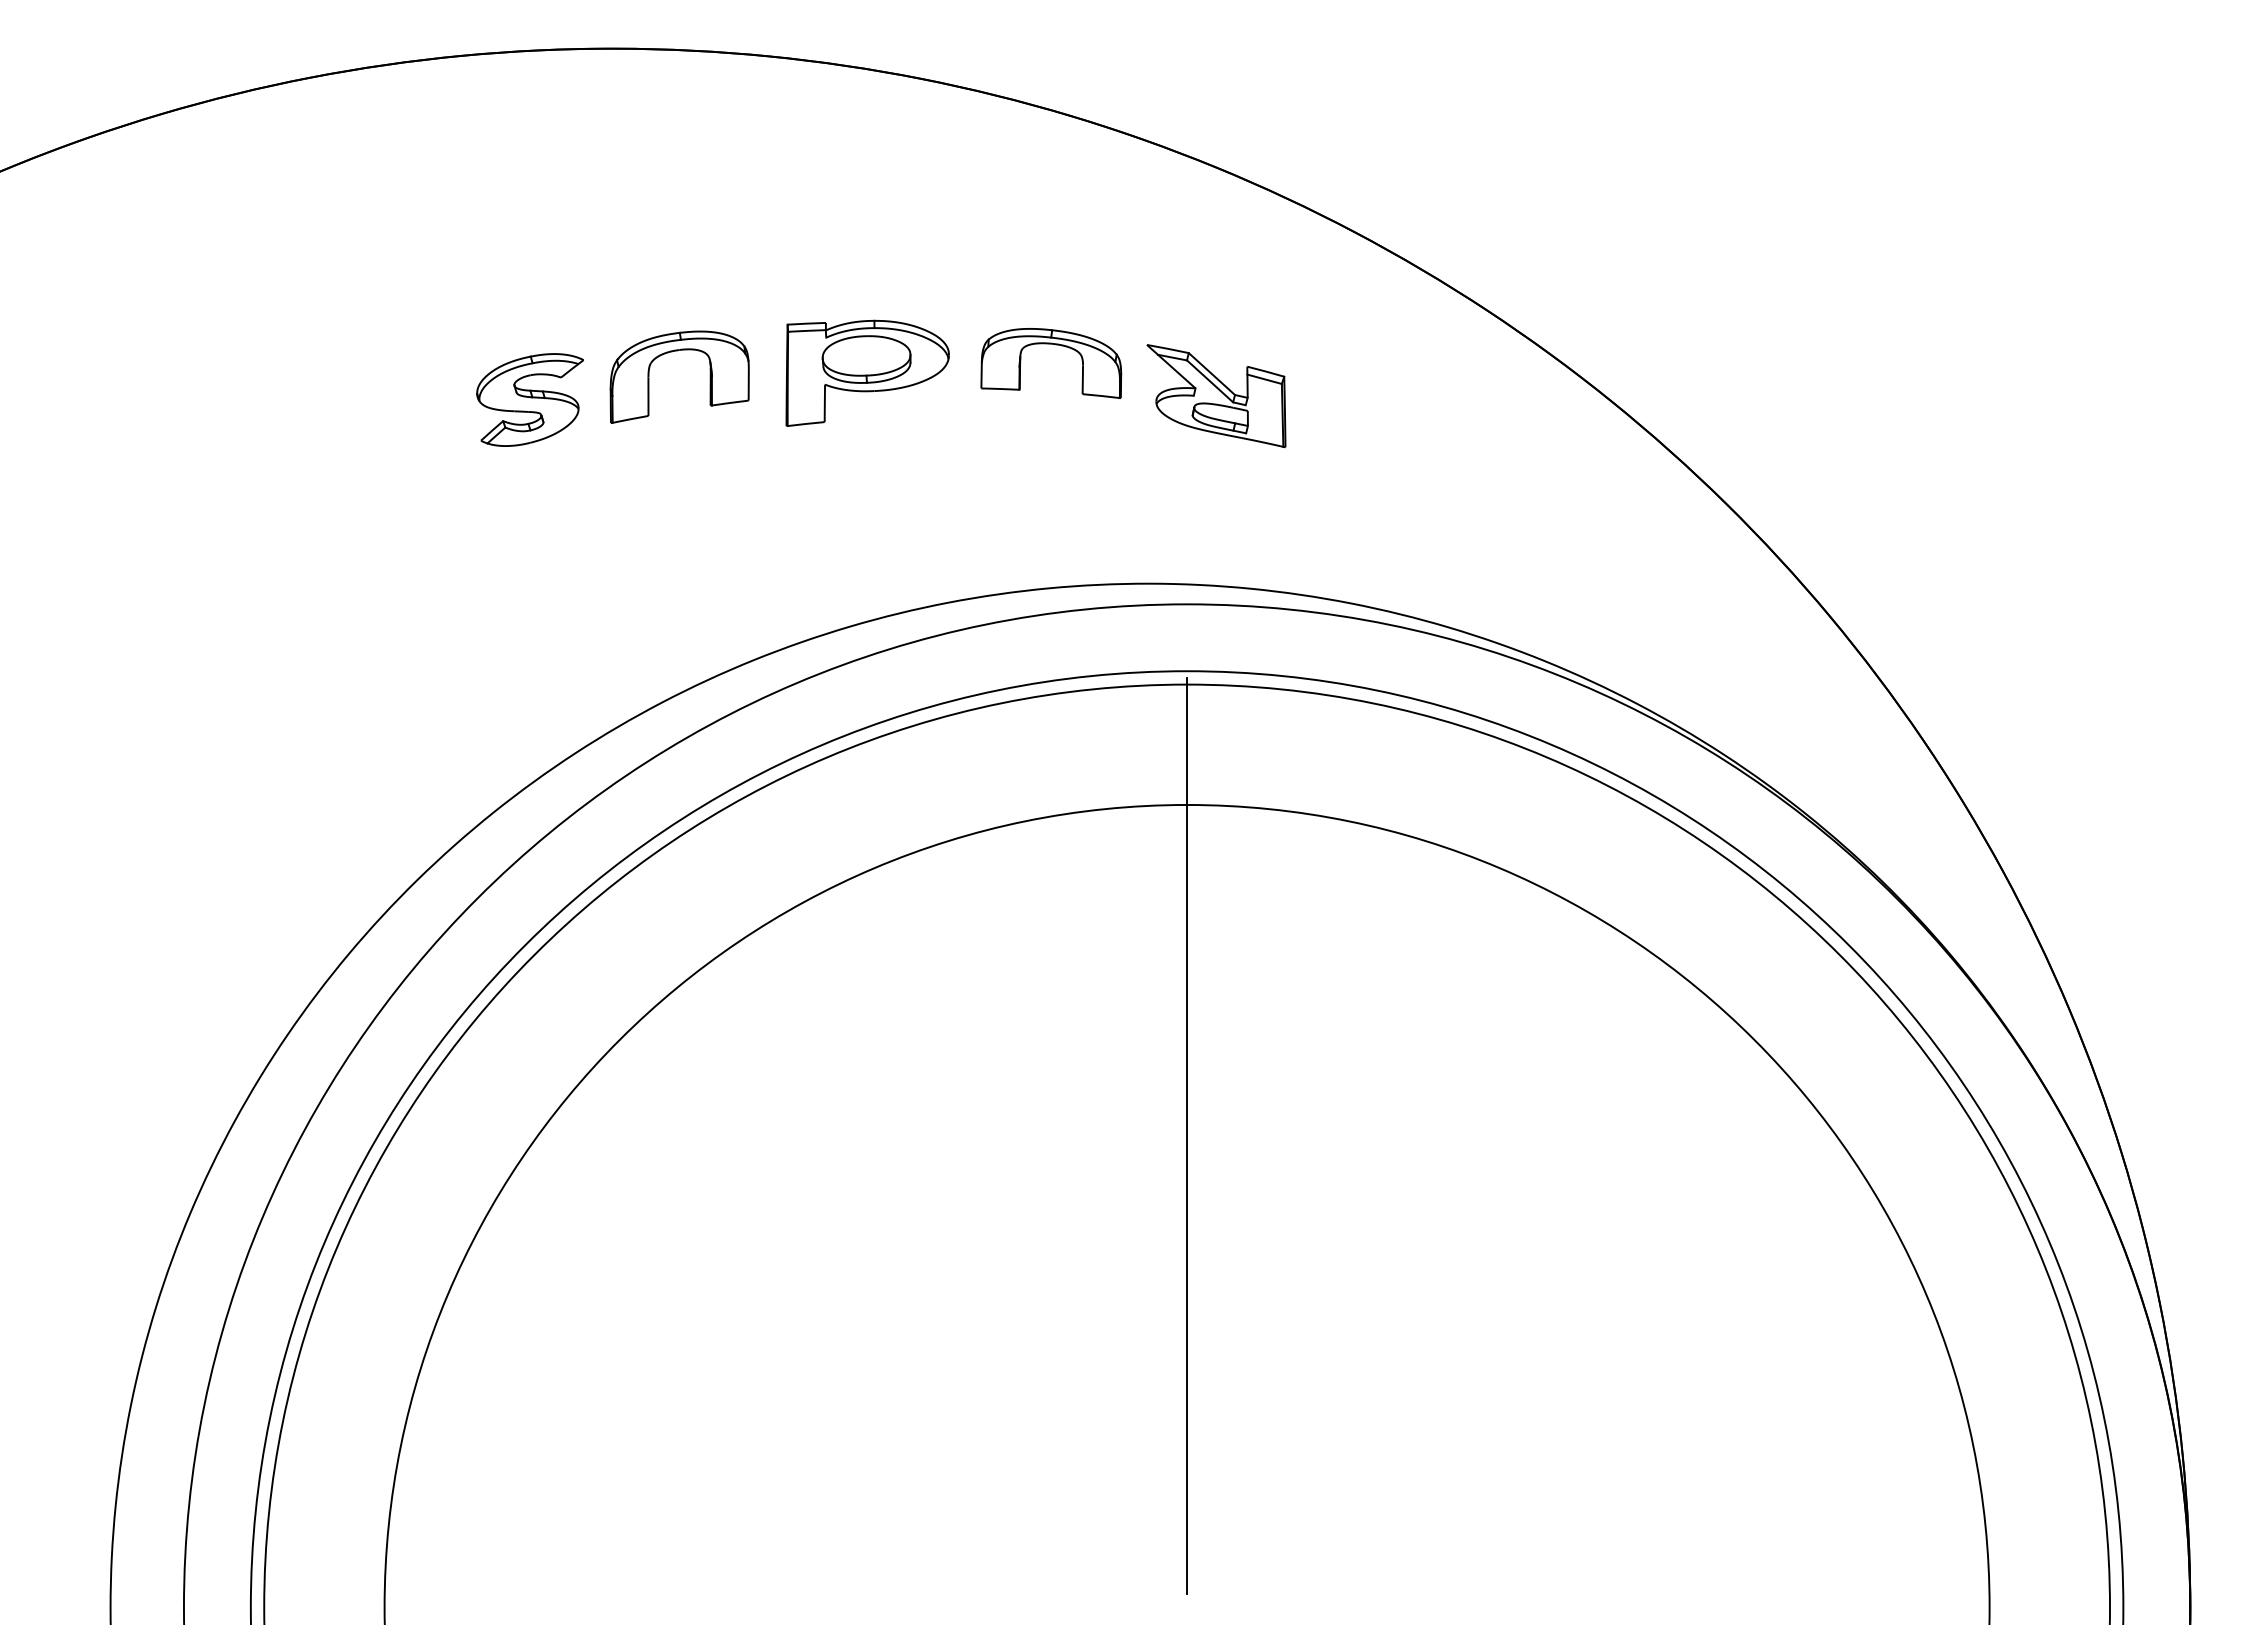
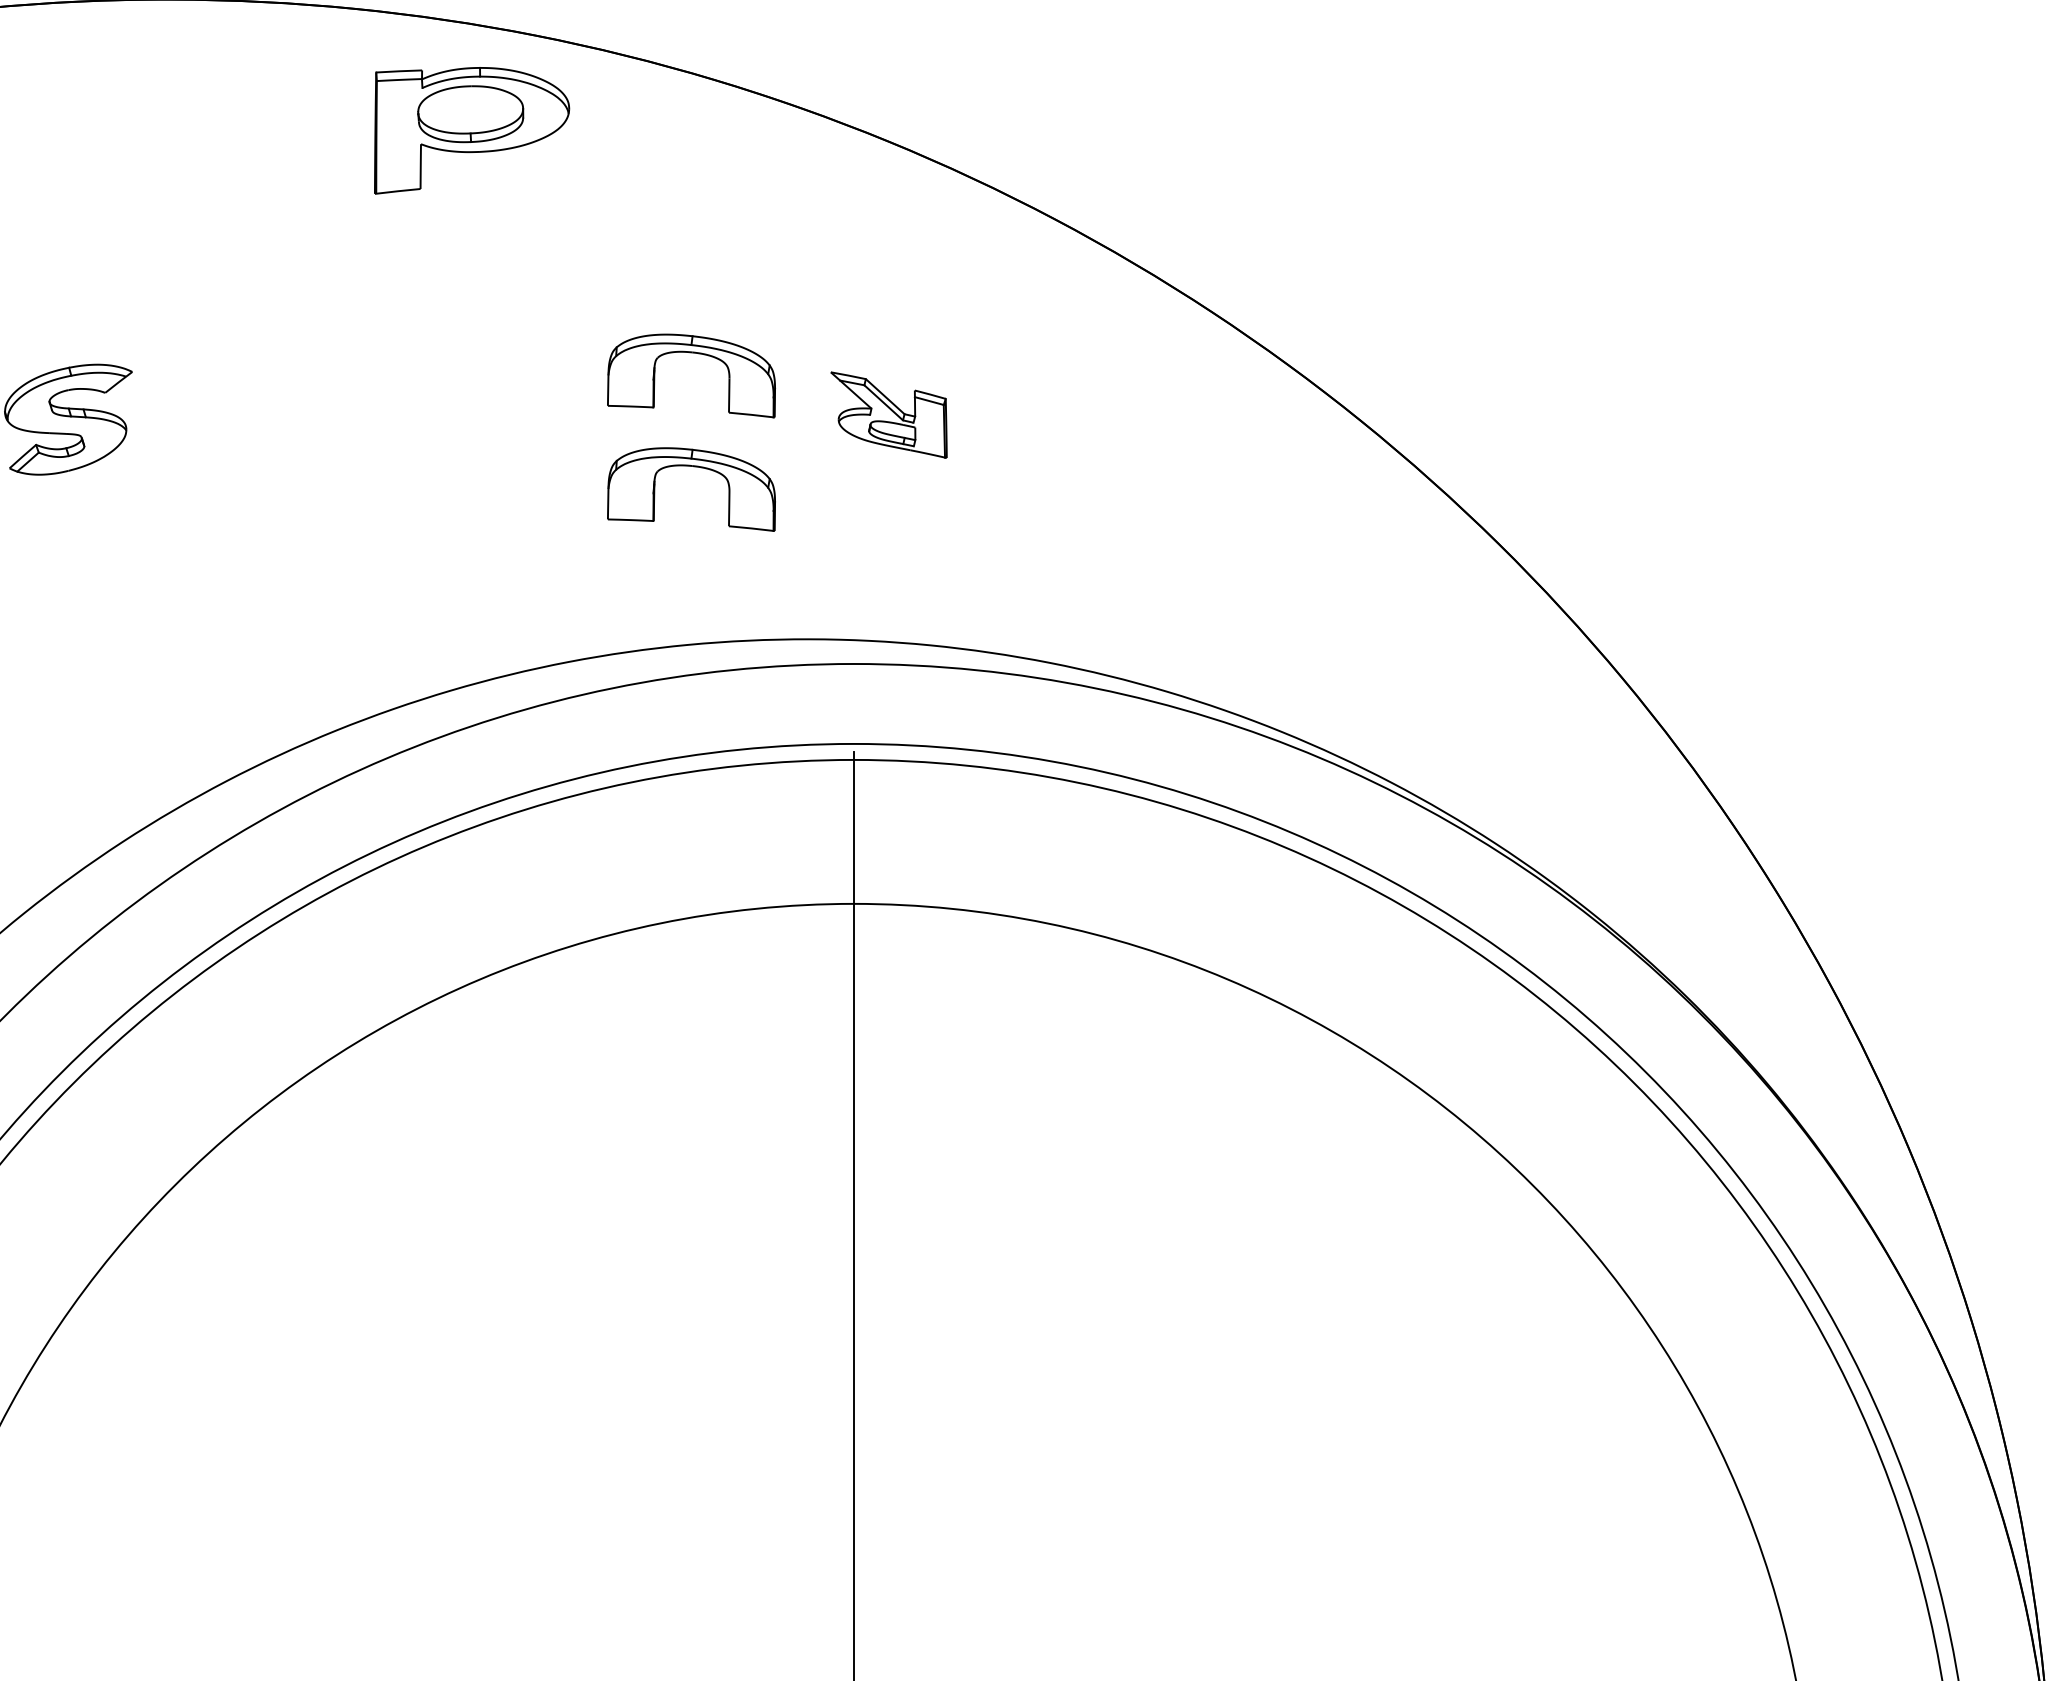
part: (672, 352) -> (238, 362), removed
part: (867, 372) -> (471, 129), moved
part: (1216, 396) -> (889, 415), size x0.7
part: (1055, 440) -> (696, 468), added

